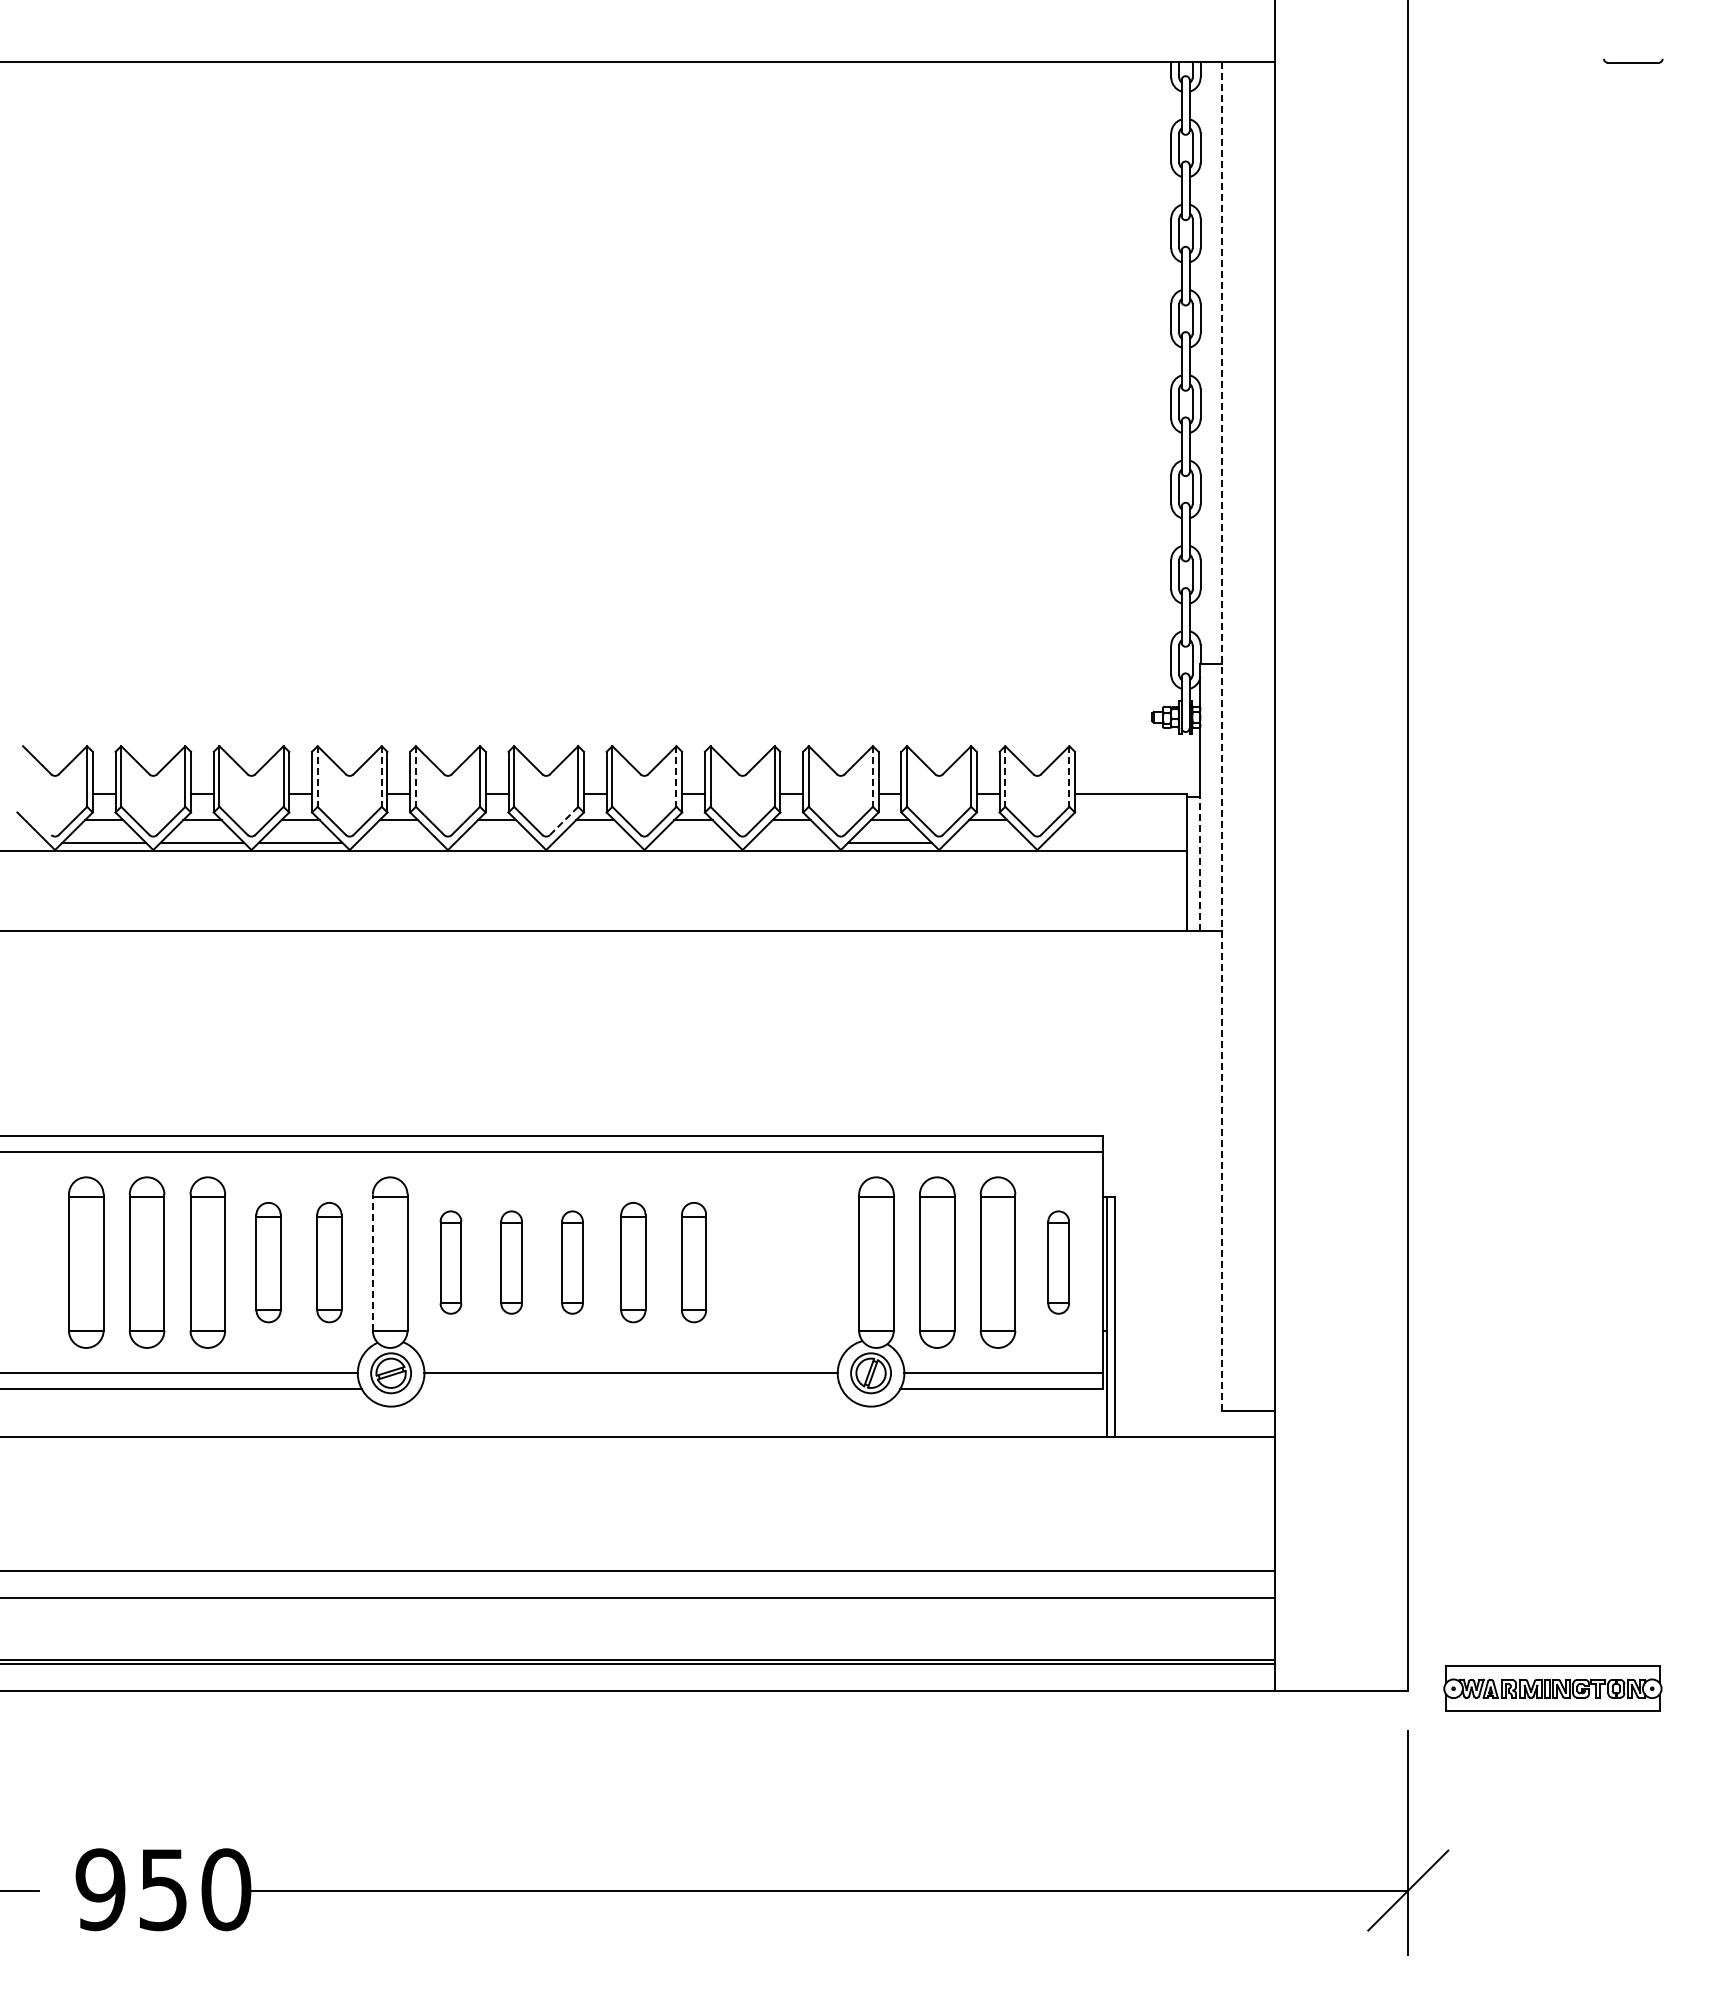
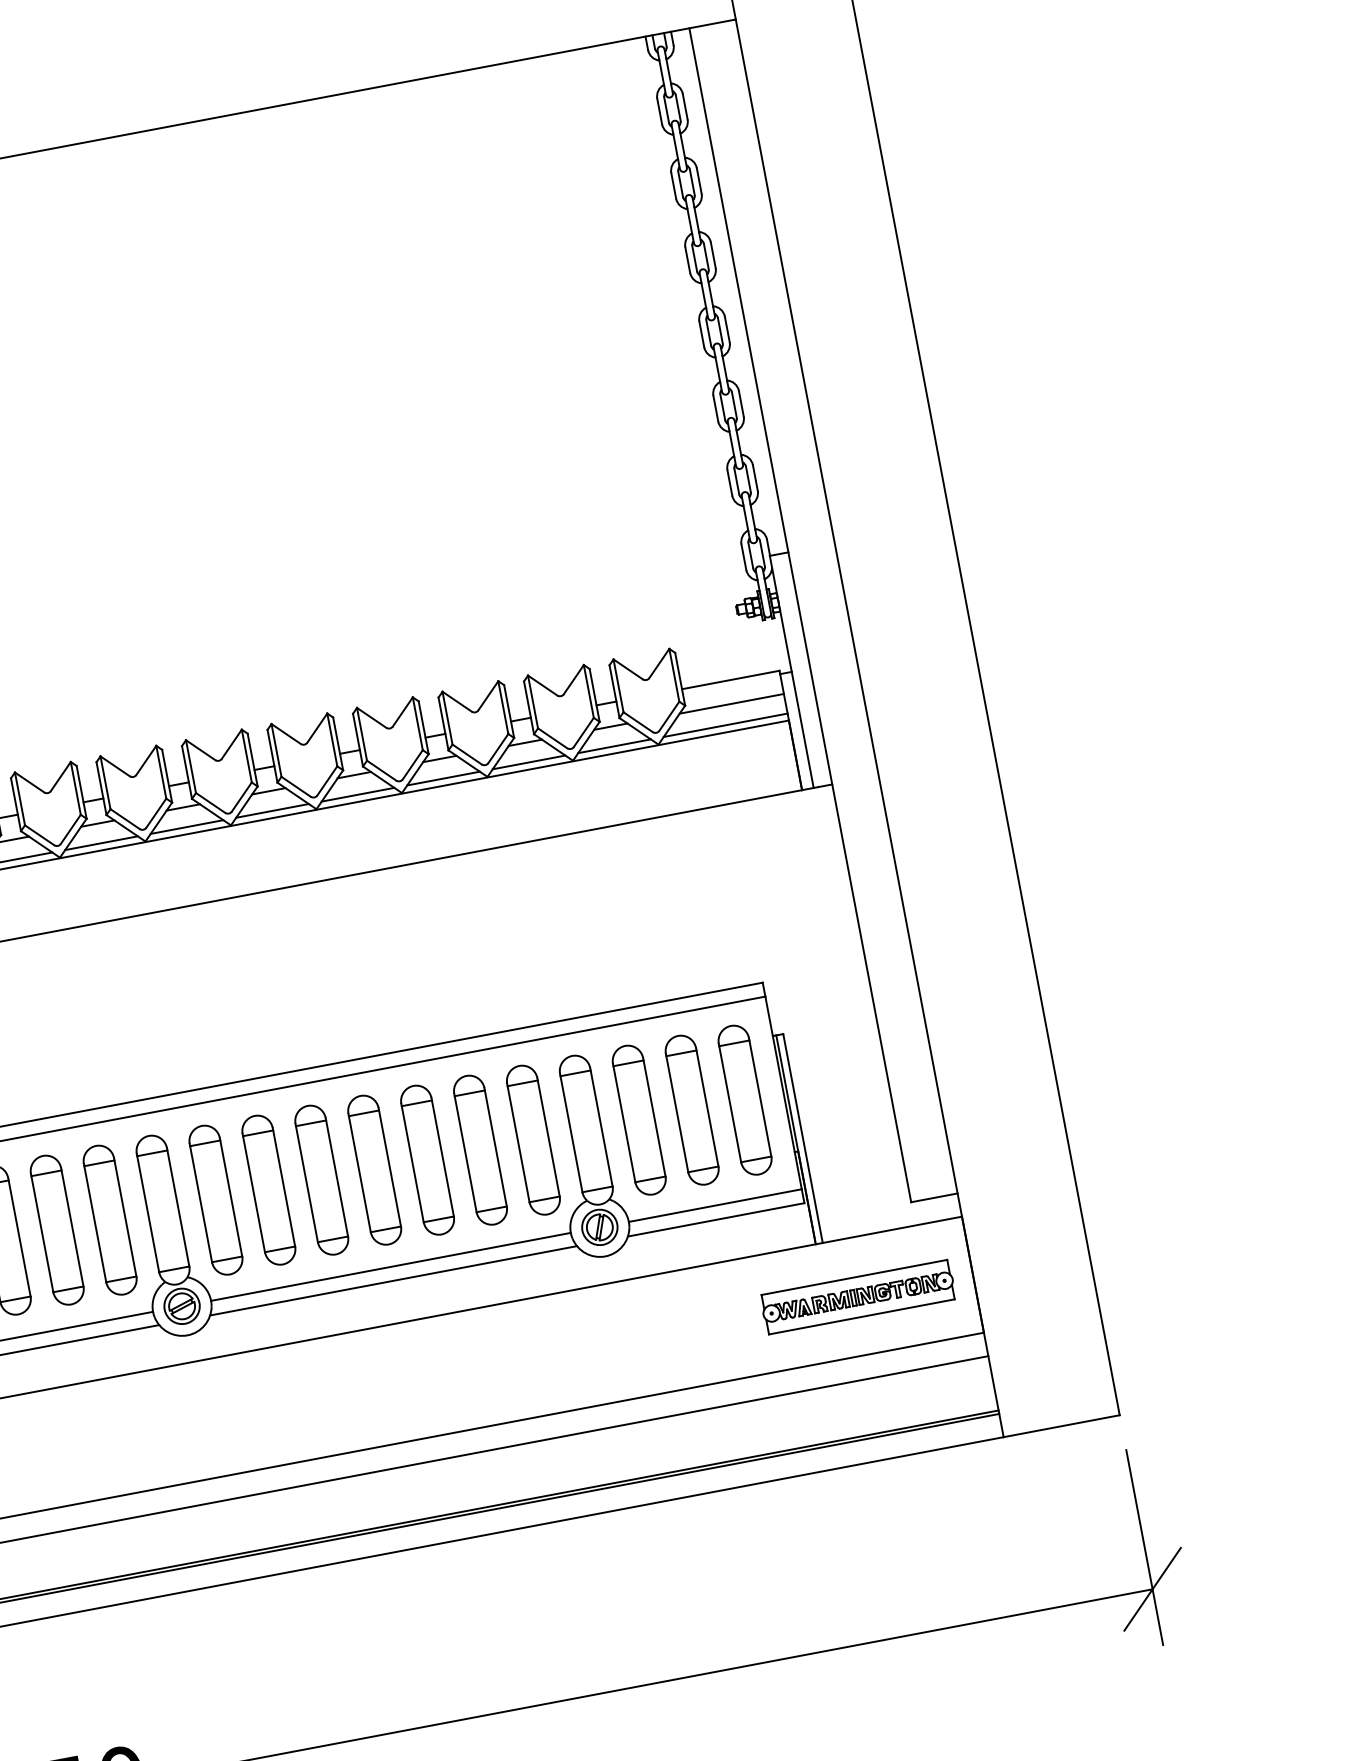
line: (1221, 735) -> (800, 614), dashed -> solid
line: (317, 777) -> (19, 799), dashed -> solid
line: (381, 777) -> (75, 789), dashed -> solid
line: (415, 777) -> (105, 783), dashed -> solid
line: (676, 777) -> (332, 740), dashed -> solid
line: (872, 777) -> (503, 708), dashed -> solid
line: (1005, 777) -> (618, 686), dashed -> solid
line: (1069, 777) -> (674, 676), dashed -> solid
line: (564, 820) -> (242, 796), dashed -> solid
line: (1127, 820) -> (732, 704), added
line: (398, 842) -> (101, 843), added
line: (496, 842) -> (186, 826), added
line: (595, 842) -> (272, 810), added
line: (693, 842) -> (357, 794), added
line: (791, 842) -> (443, 778), added
line: (987, 842) -> (613, 746), added
line: (1115, 842) -> (725, 725), added
line: (1200, 864) -> (802, 730), dashed -> solid
part: (268, 1262) -> (57, 1230), size x1.43
part: (329, 1262) -> (110, 1220), size x1.43
line: (372, 1262) -> (147, 1212), dashed -> solid
part: (450, 1262) -> (215, 1200), size x1.67
part: (511, 1262) -> (268, 1190), size x1.67
part: (572, 1262) -> (321, 1180), size x1.67
part: (633, 1262) -> (374, 1170), size x1.43
part: (693, 1262) -> (427, 1160), size x1.43
part: (754, 1262) -> (480, 1150), added
part: (815, 1262) -> (533, 1140), added
part: (1058, 1262) -> (744, 1100), size x1.67
line: (630, 1389) -> (393, 1281), added
part: (1552, 1688) -> (857, 1296), moved

